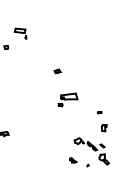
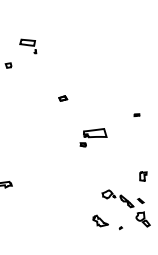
part: (57, 71) -> (63, 98), moved
part: (99, 112) -> (136, 114), moved
part: (73, 160) -> (100, 220), size x1.6

